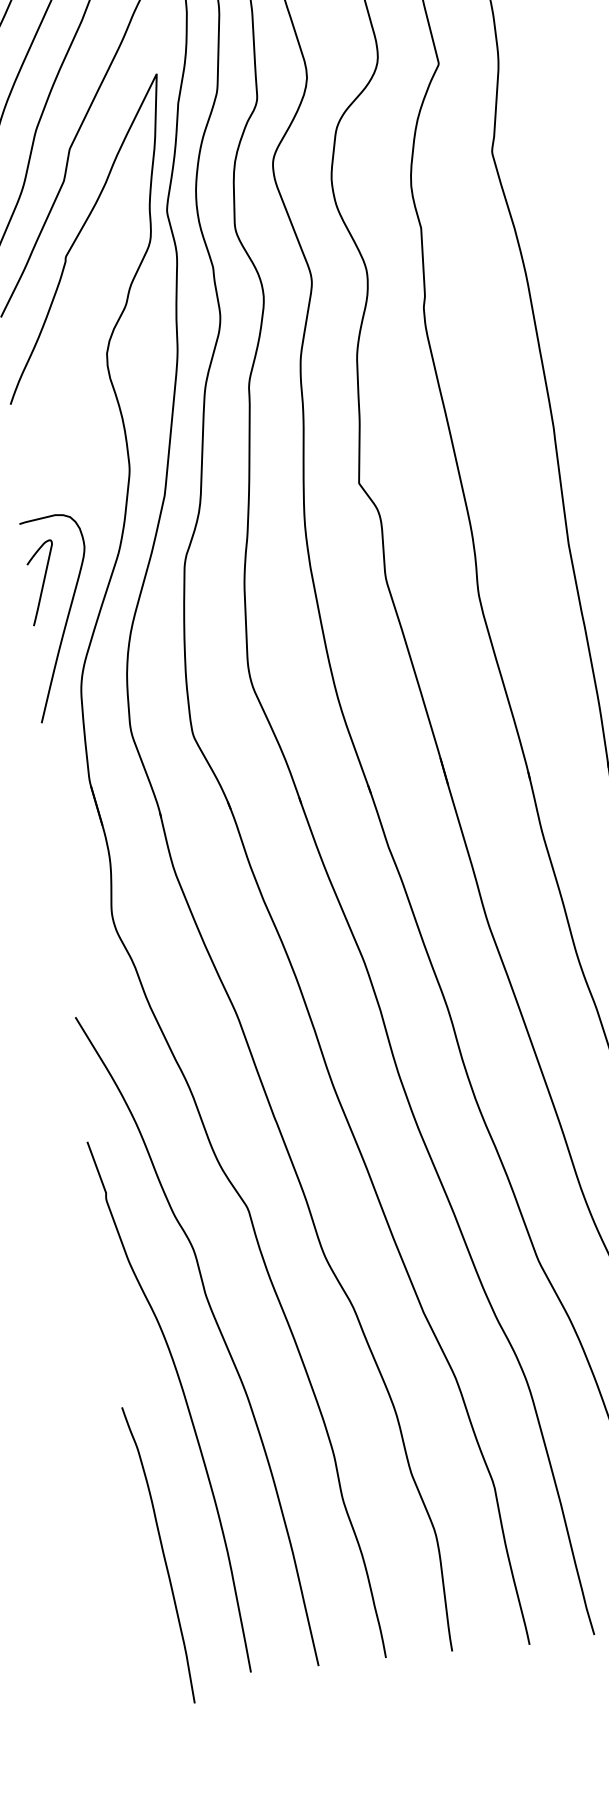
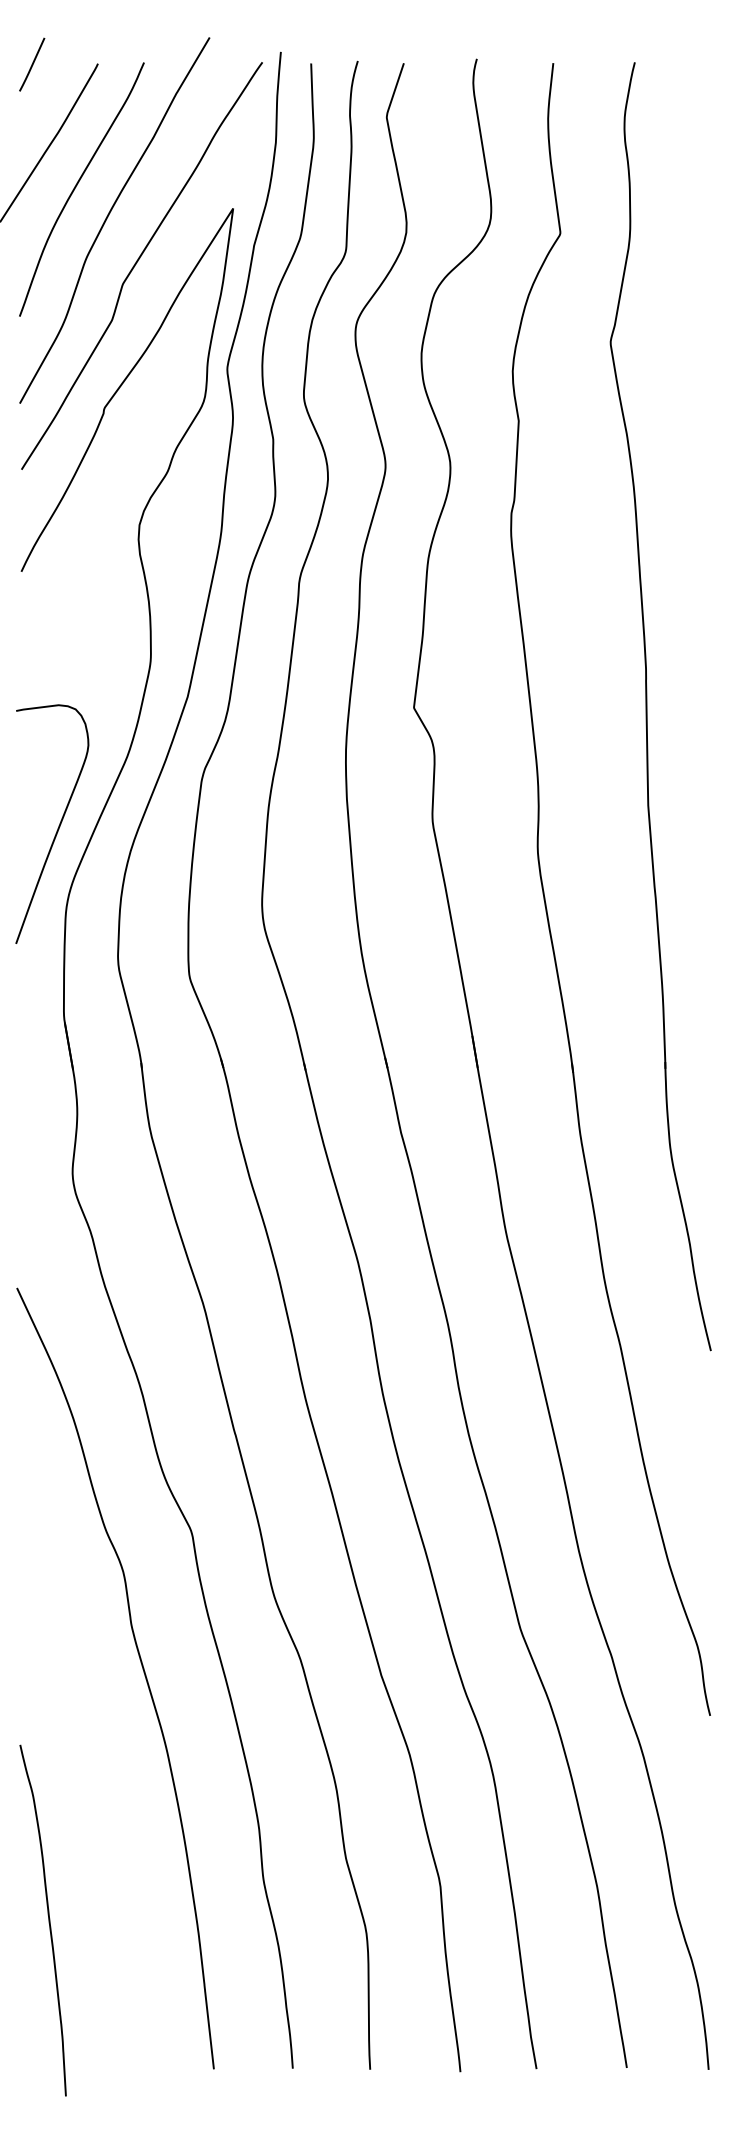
curve: (42, 582) -> (35, 781), removed
curve: (185, 1404) -> (94, 1749), removed

